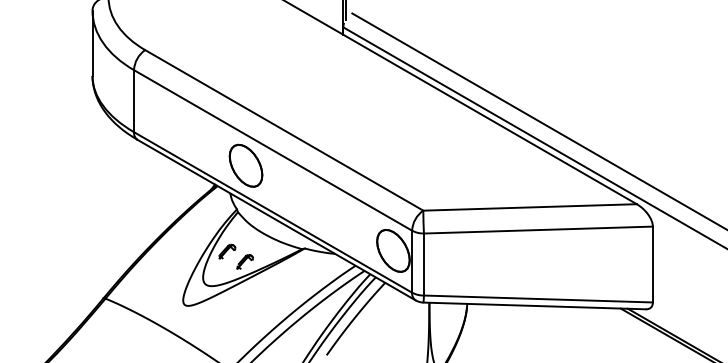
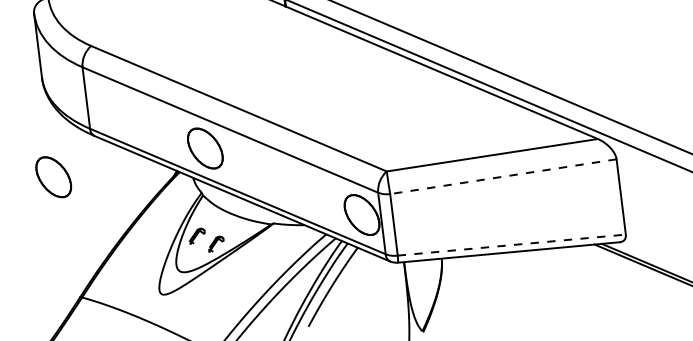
part: (91, 175) -> (53, 176), added
line: (538, 230) -> (503, 177), solid -> dashed
line: (538, 299) -> (511, 245), solid -> dashed

